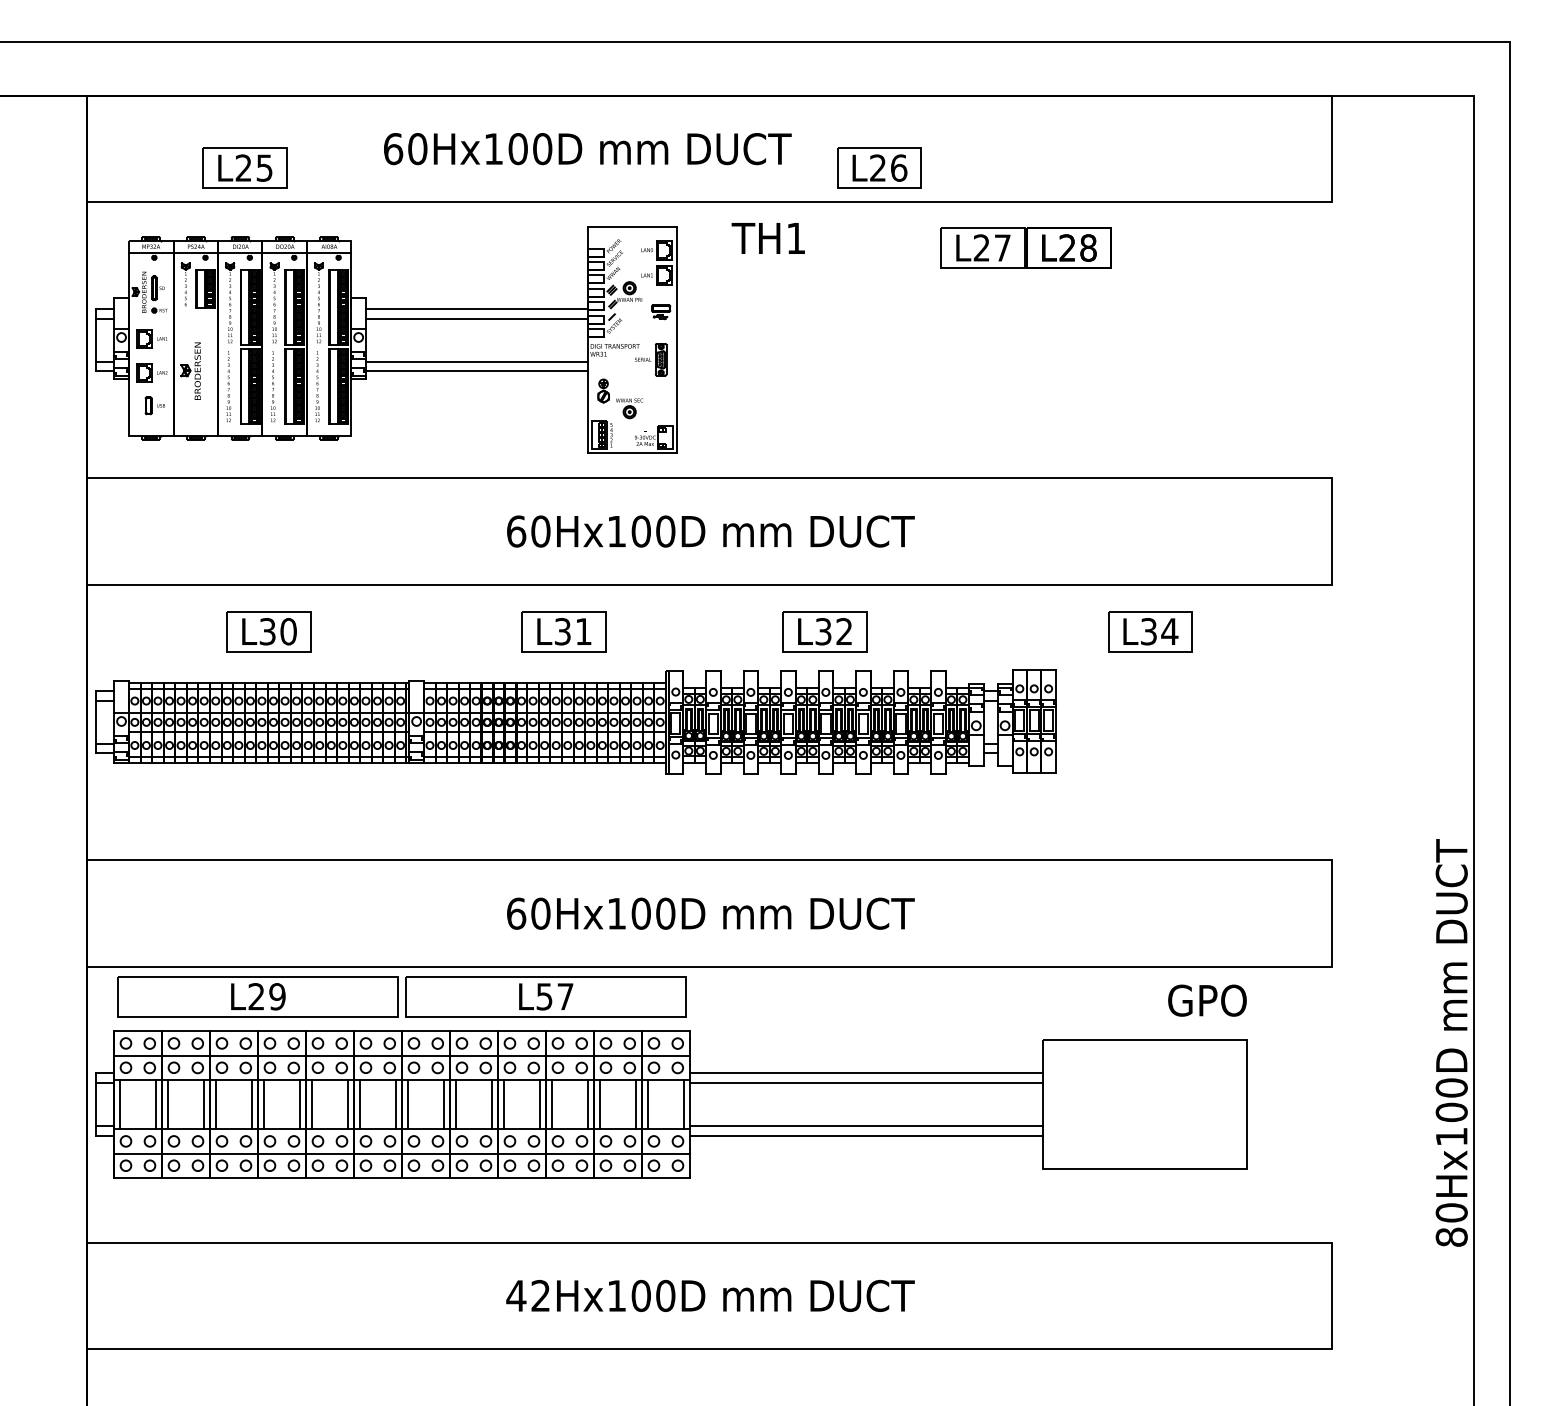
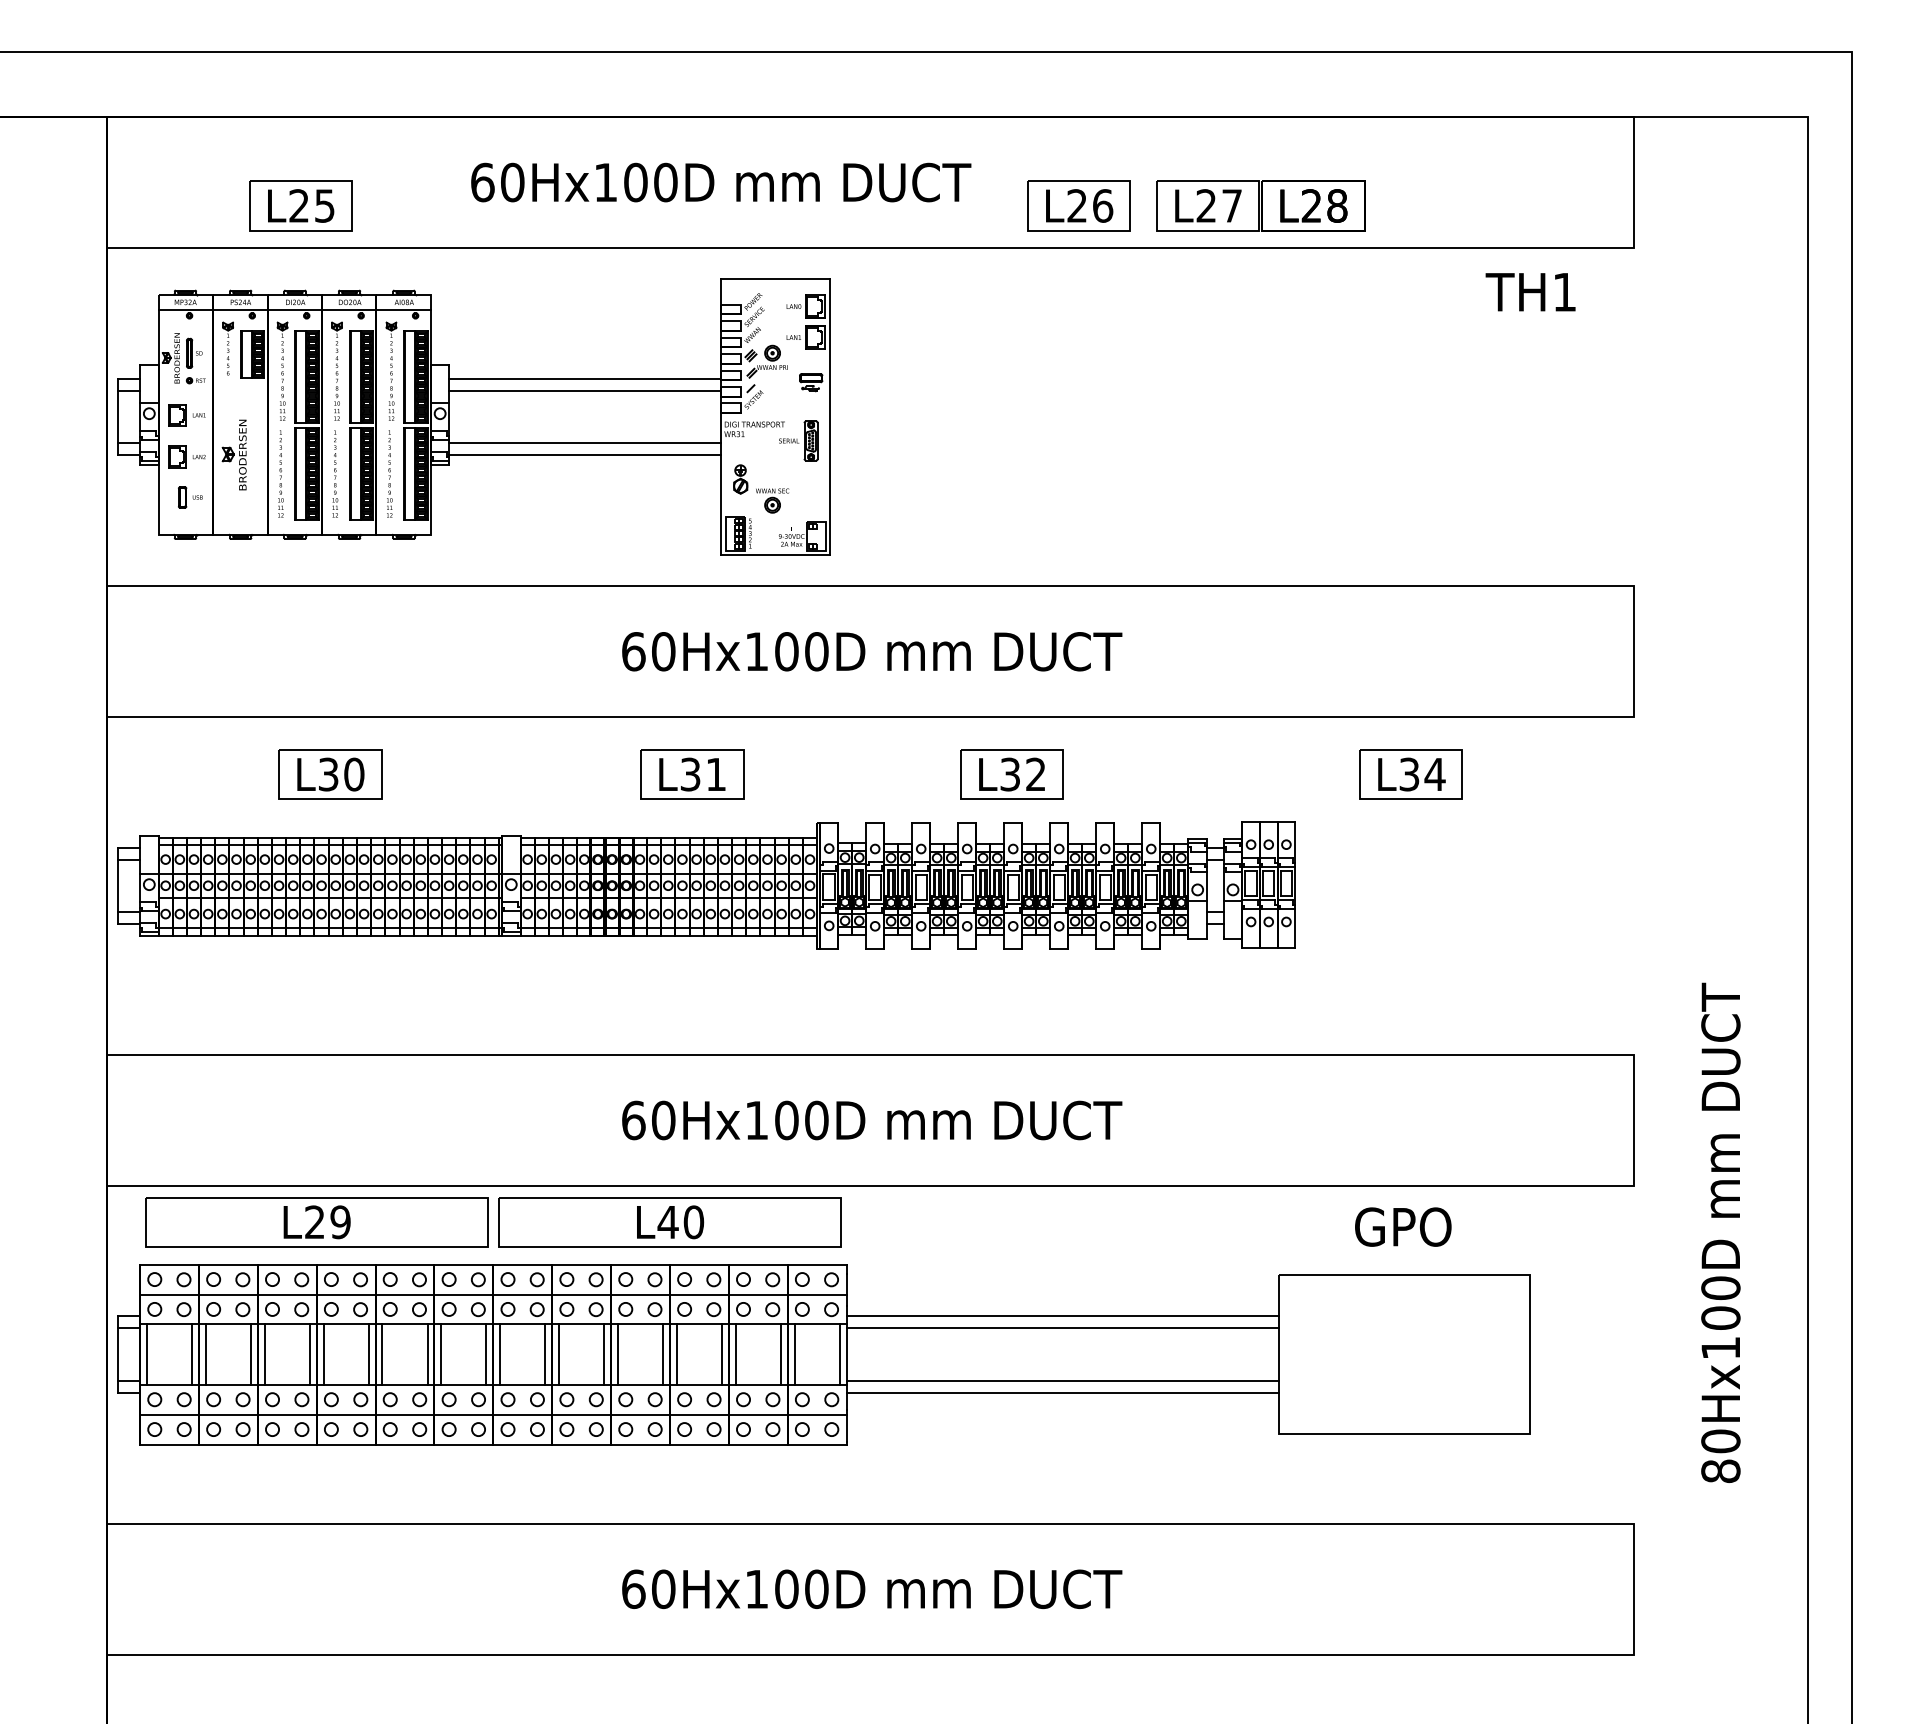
text: (768, 238) -> (1530, 292), moved
part: (1025, 247) -> (1260, 205), moved
text: (554, 996) -> (680, 1222), L57 -> L40
text: (1207, 1000) -> (1403, 1226), moved
text: (1451, 1042) -> (1720, 1232), moved
text: (528, 1296) -> (648, 1589), 42Hx100D -> 60Hx100D

